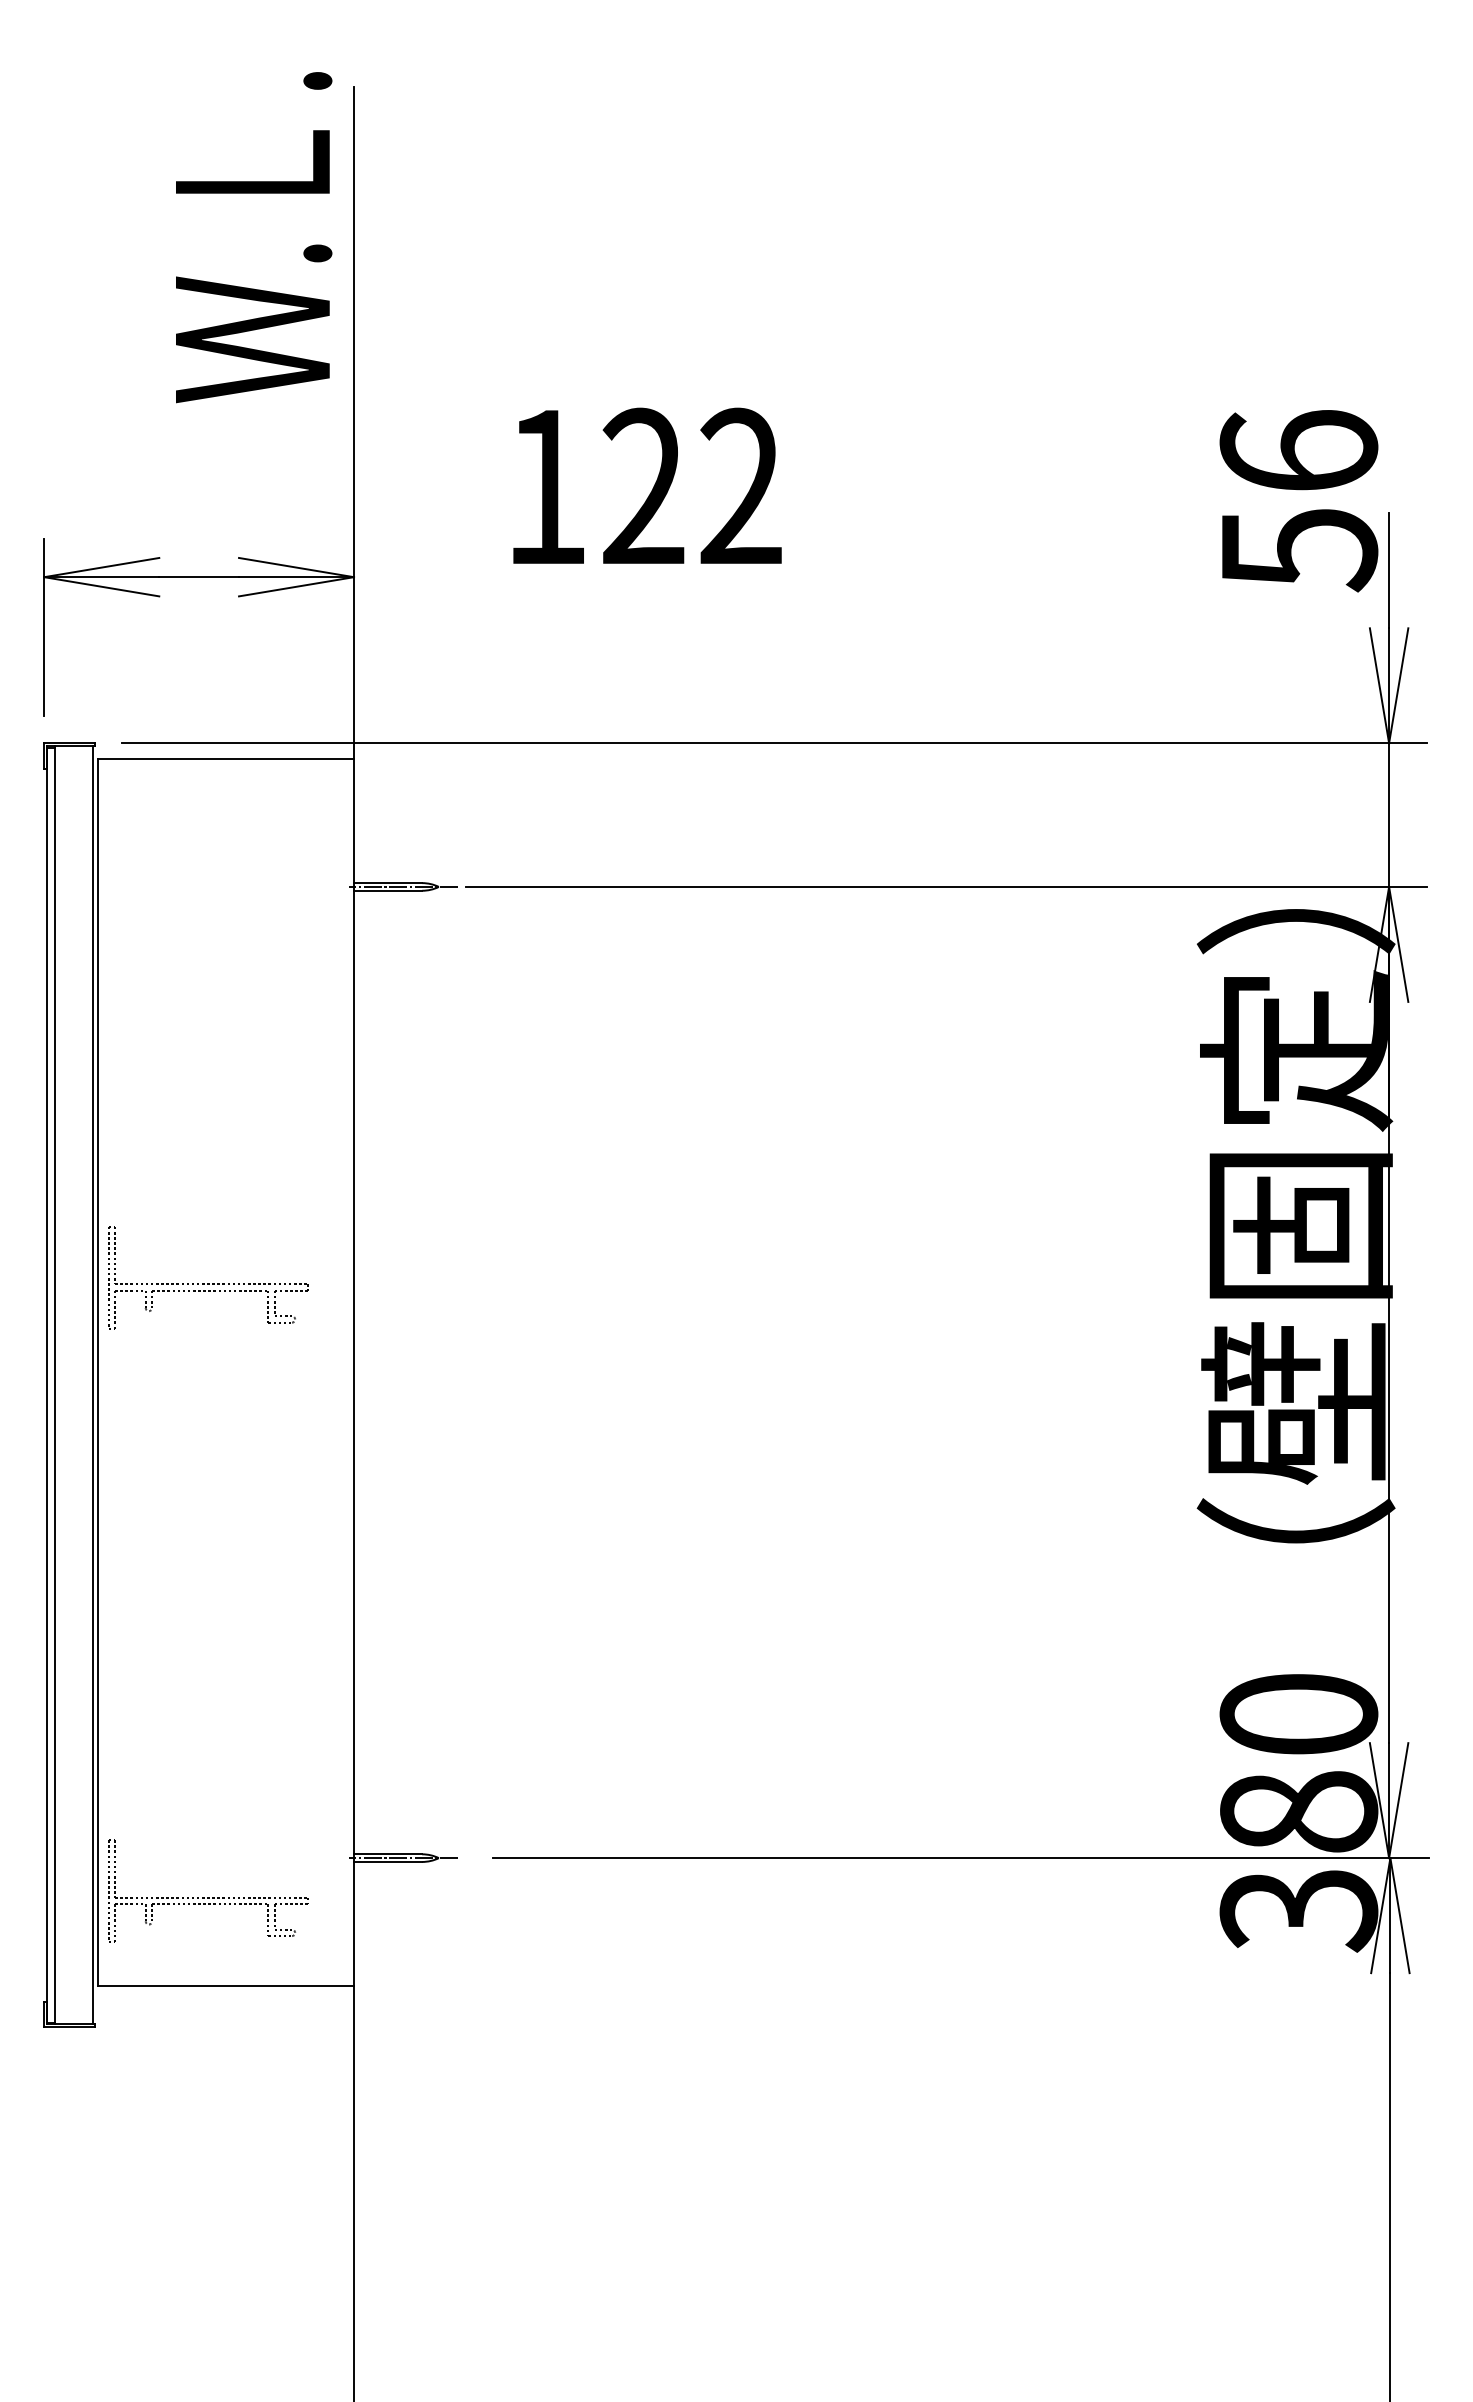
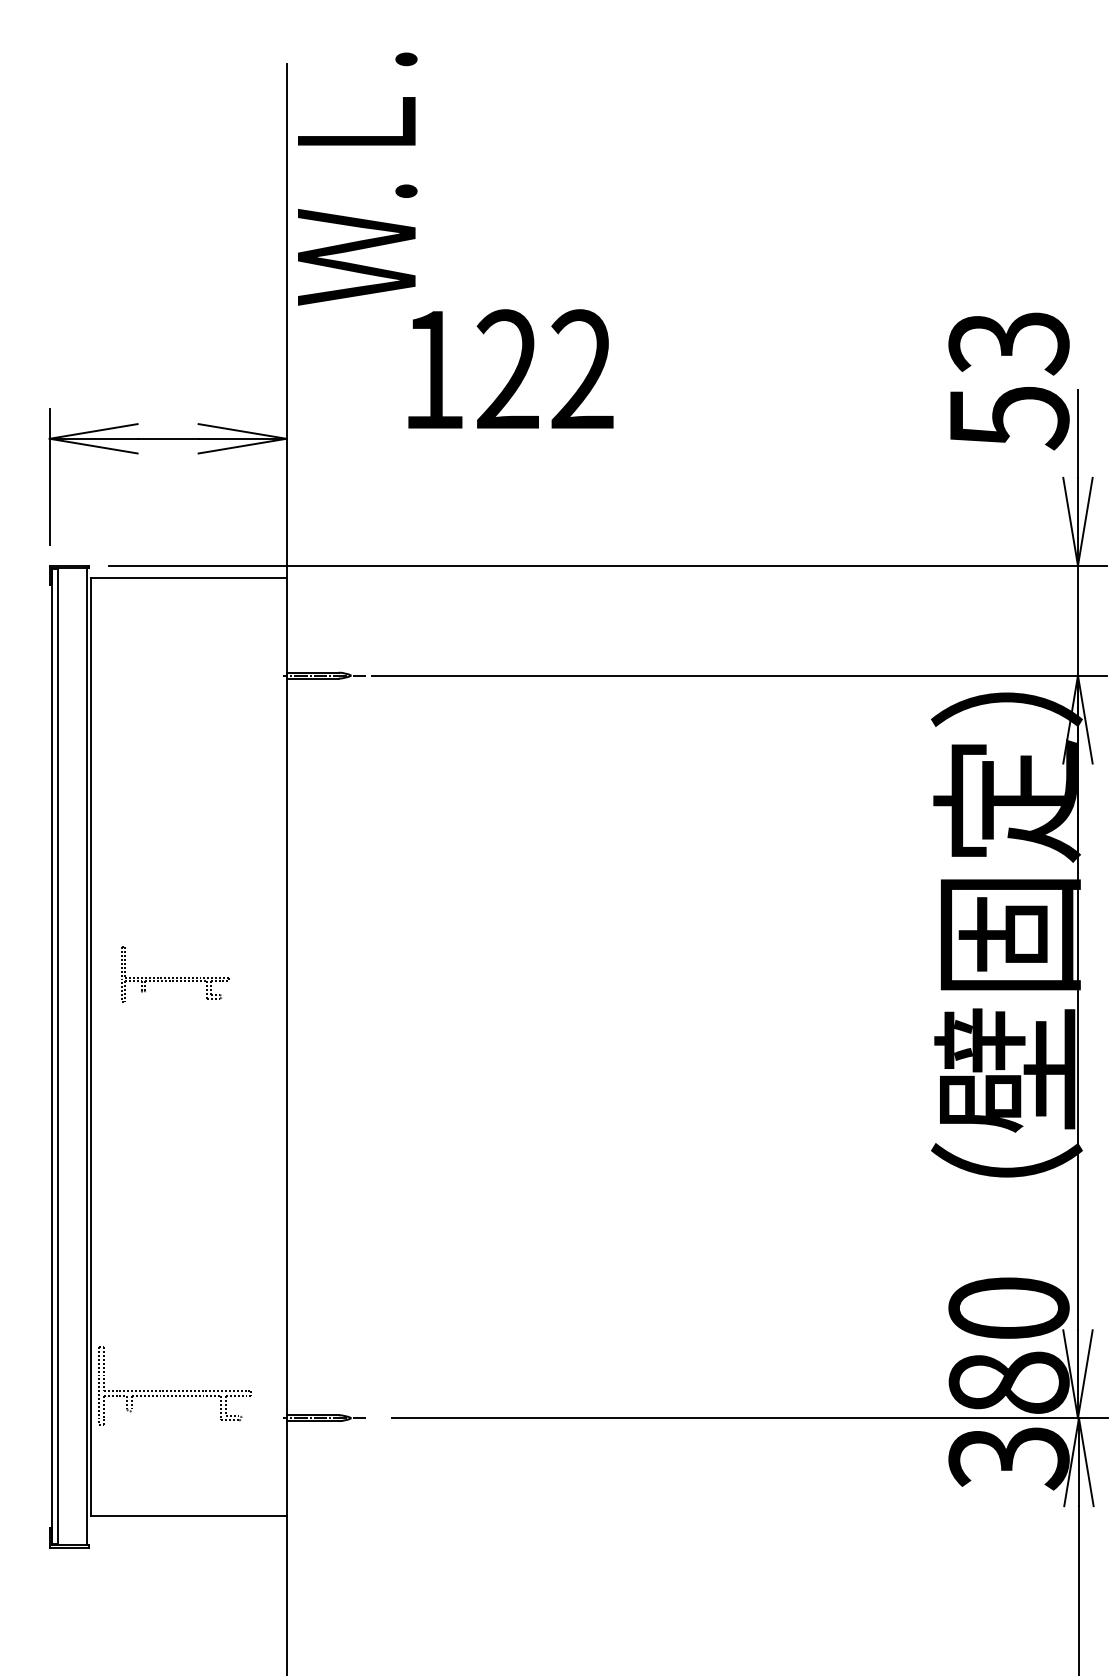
text: (254, 237) -> (358, 179), moved
text: (1298, 452) -> (1008, 343), 56 -> 53
part: (208, 1277) -> (175, 974), size x0.7
part: (208, 1897) -> (175, 1390), moved

